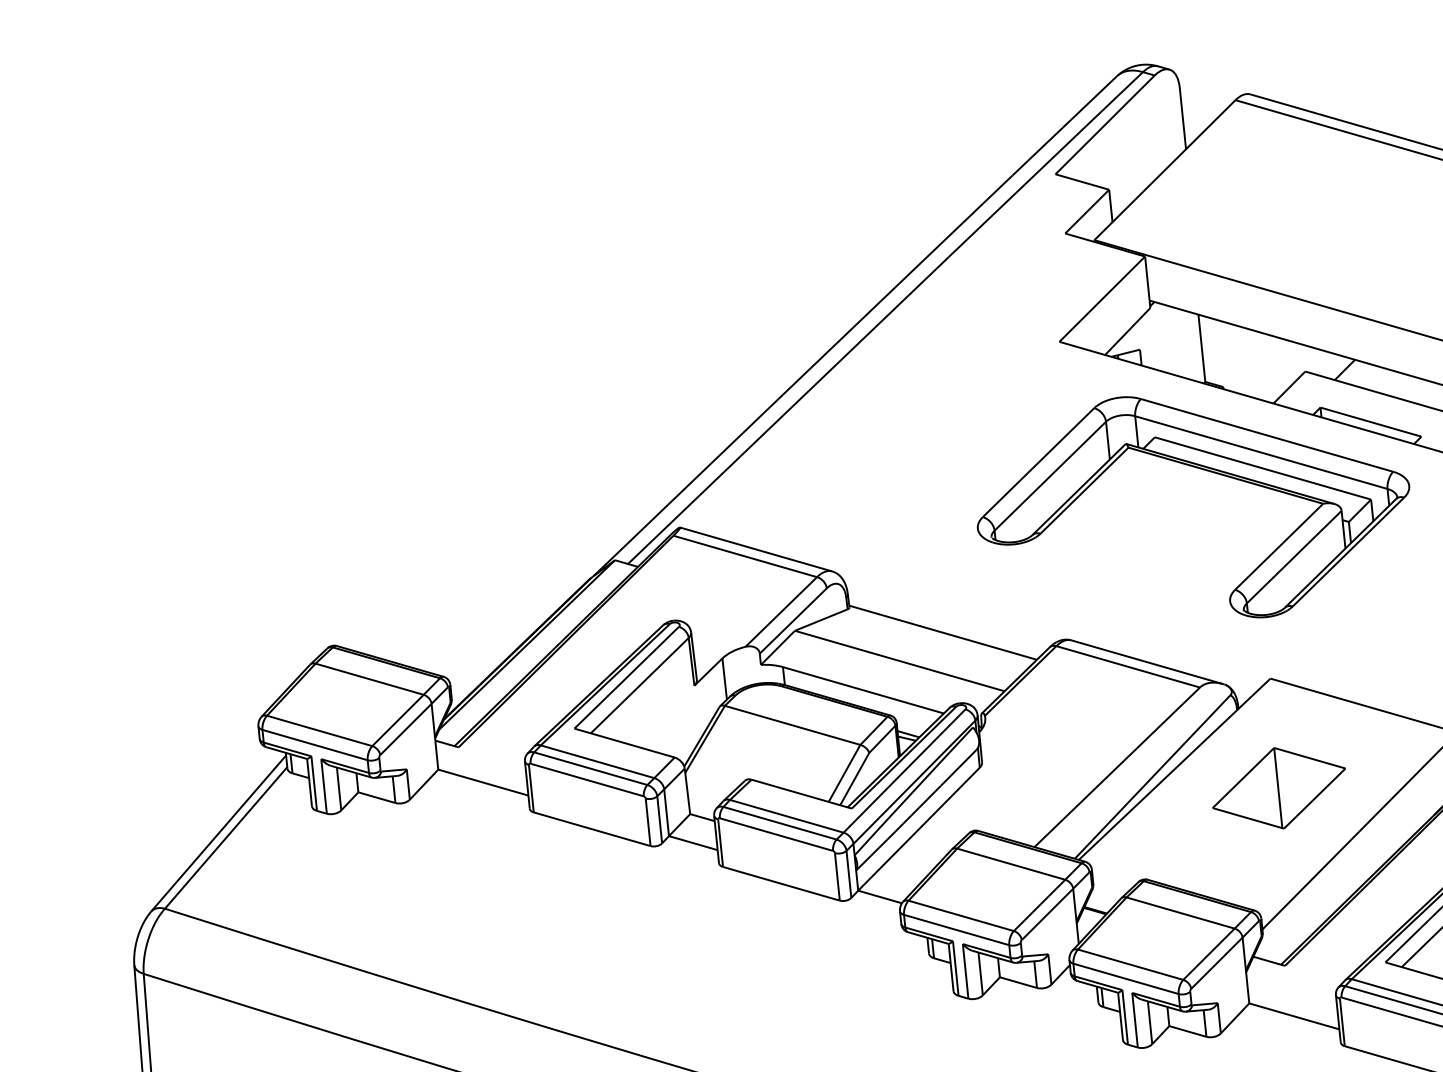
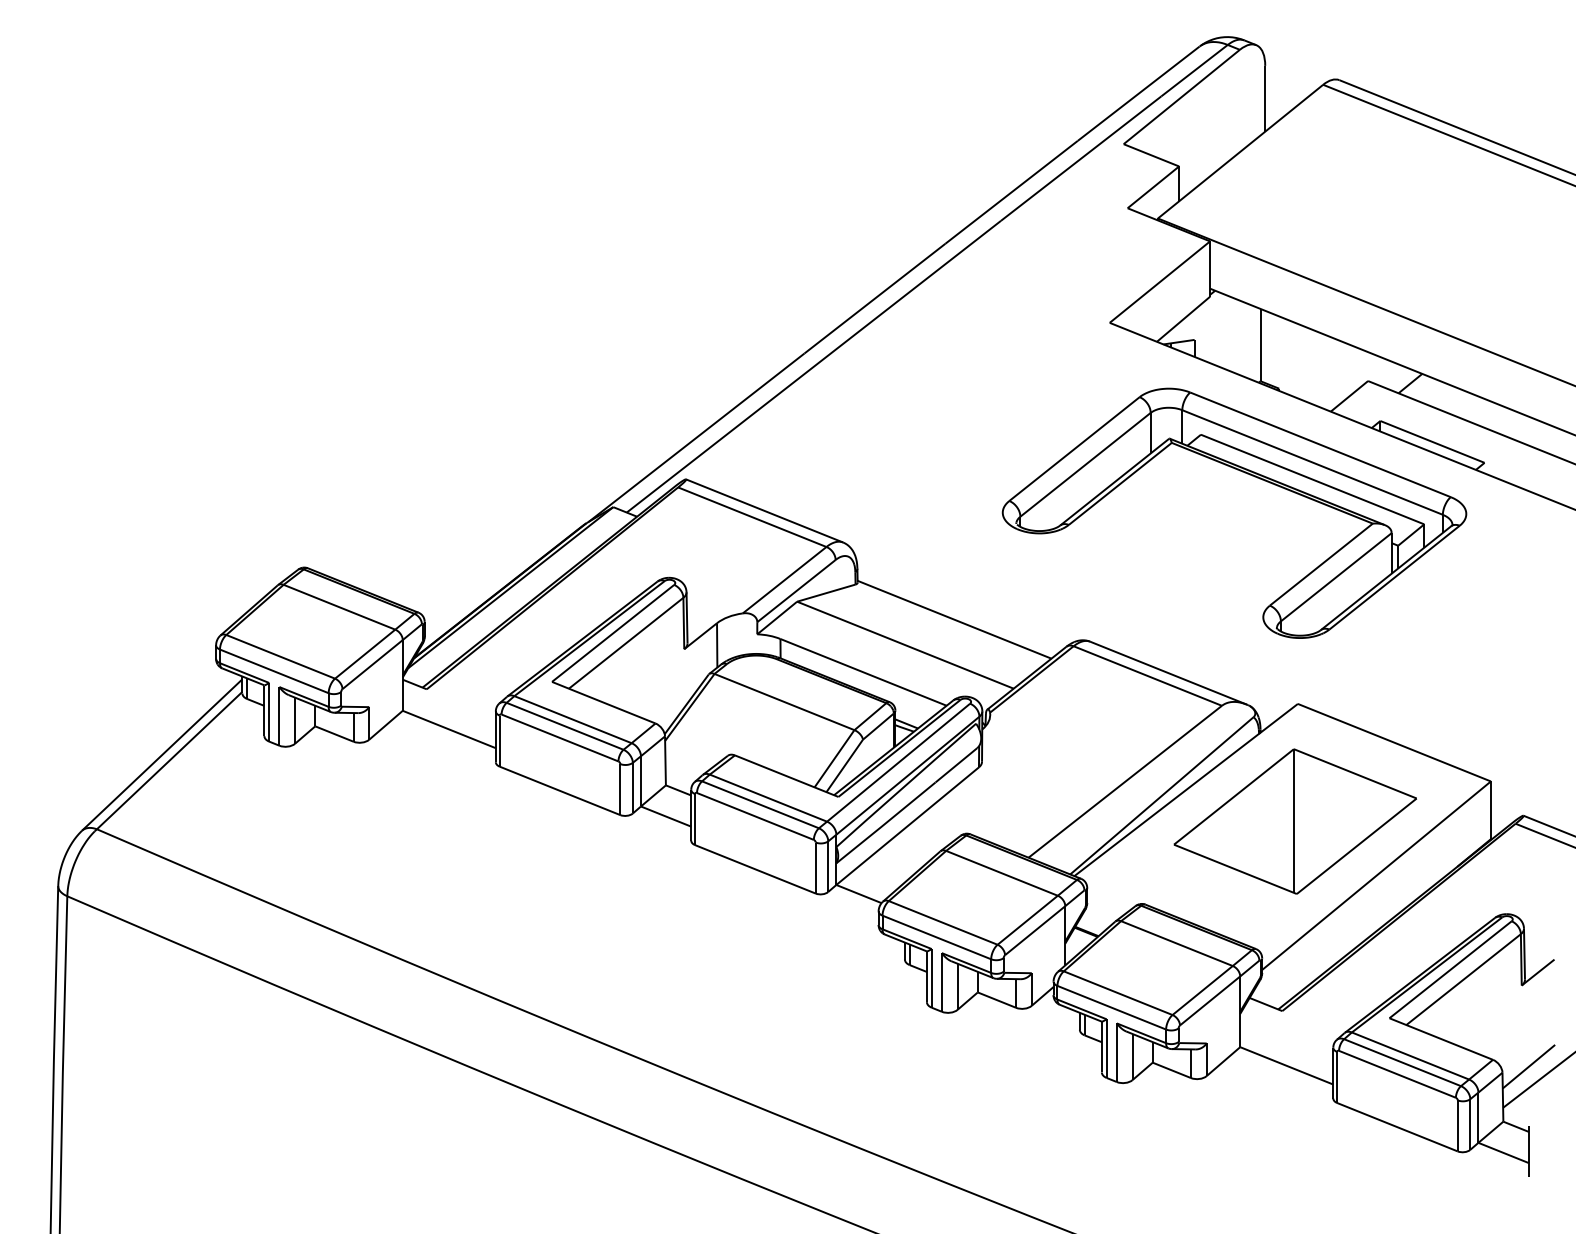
part: (1278, 788) -> (1294, 821), size x1.67

